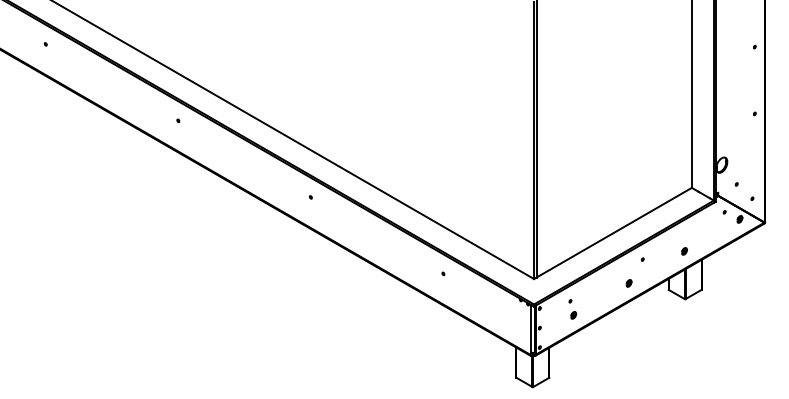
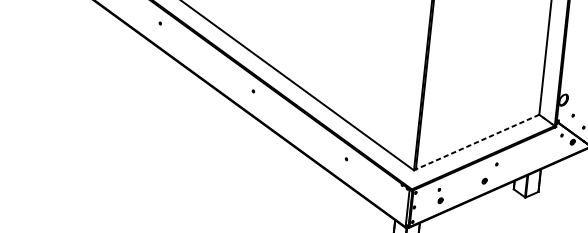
line: (612, 233) -> (476, 142), solid -> dashed
part: (684, 251) -> (528, 161), removed

